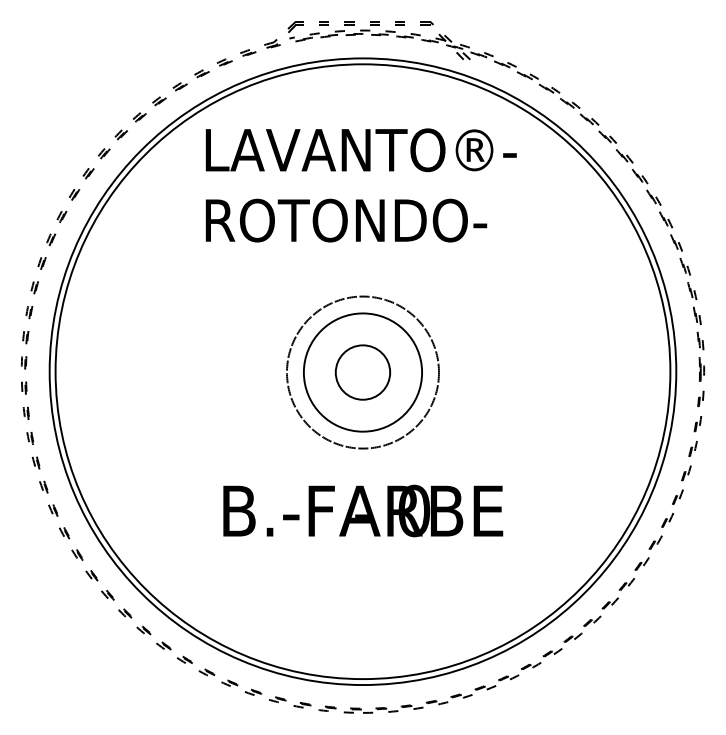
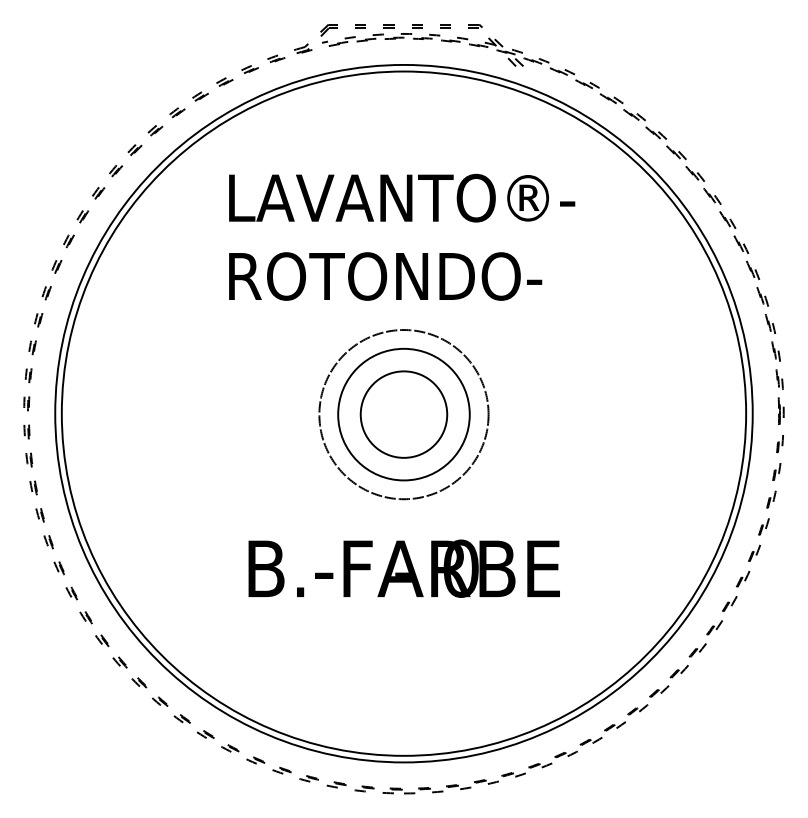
text: (361, 184) -> (402, 236), moved
circle: (362, 372) -> (403, 414), size x1.43

